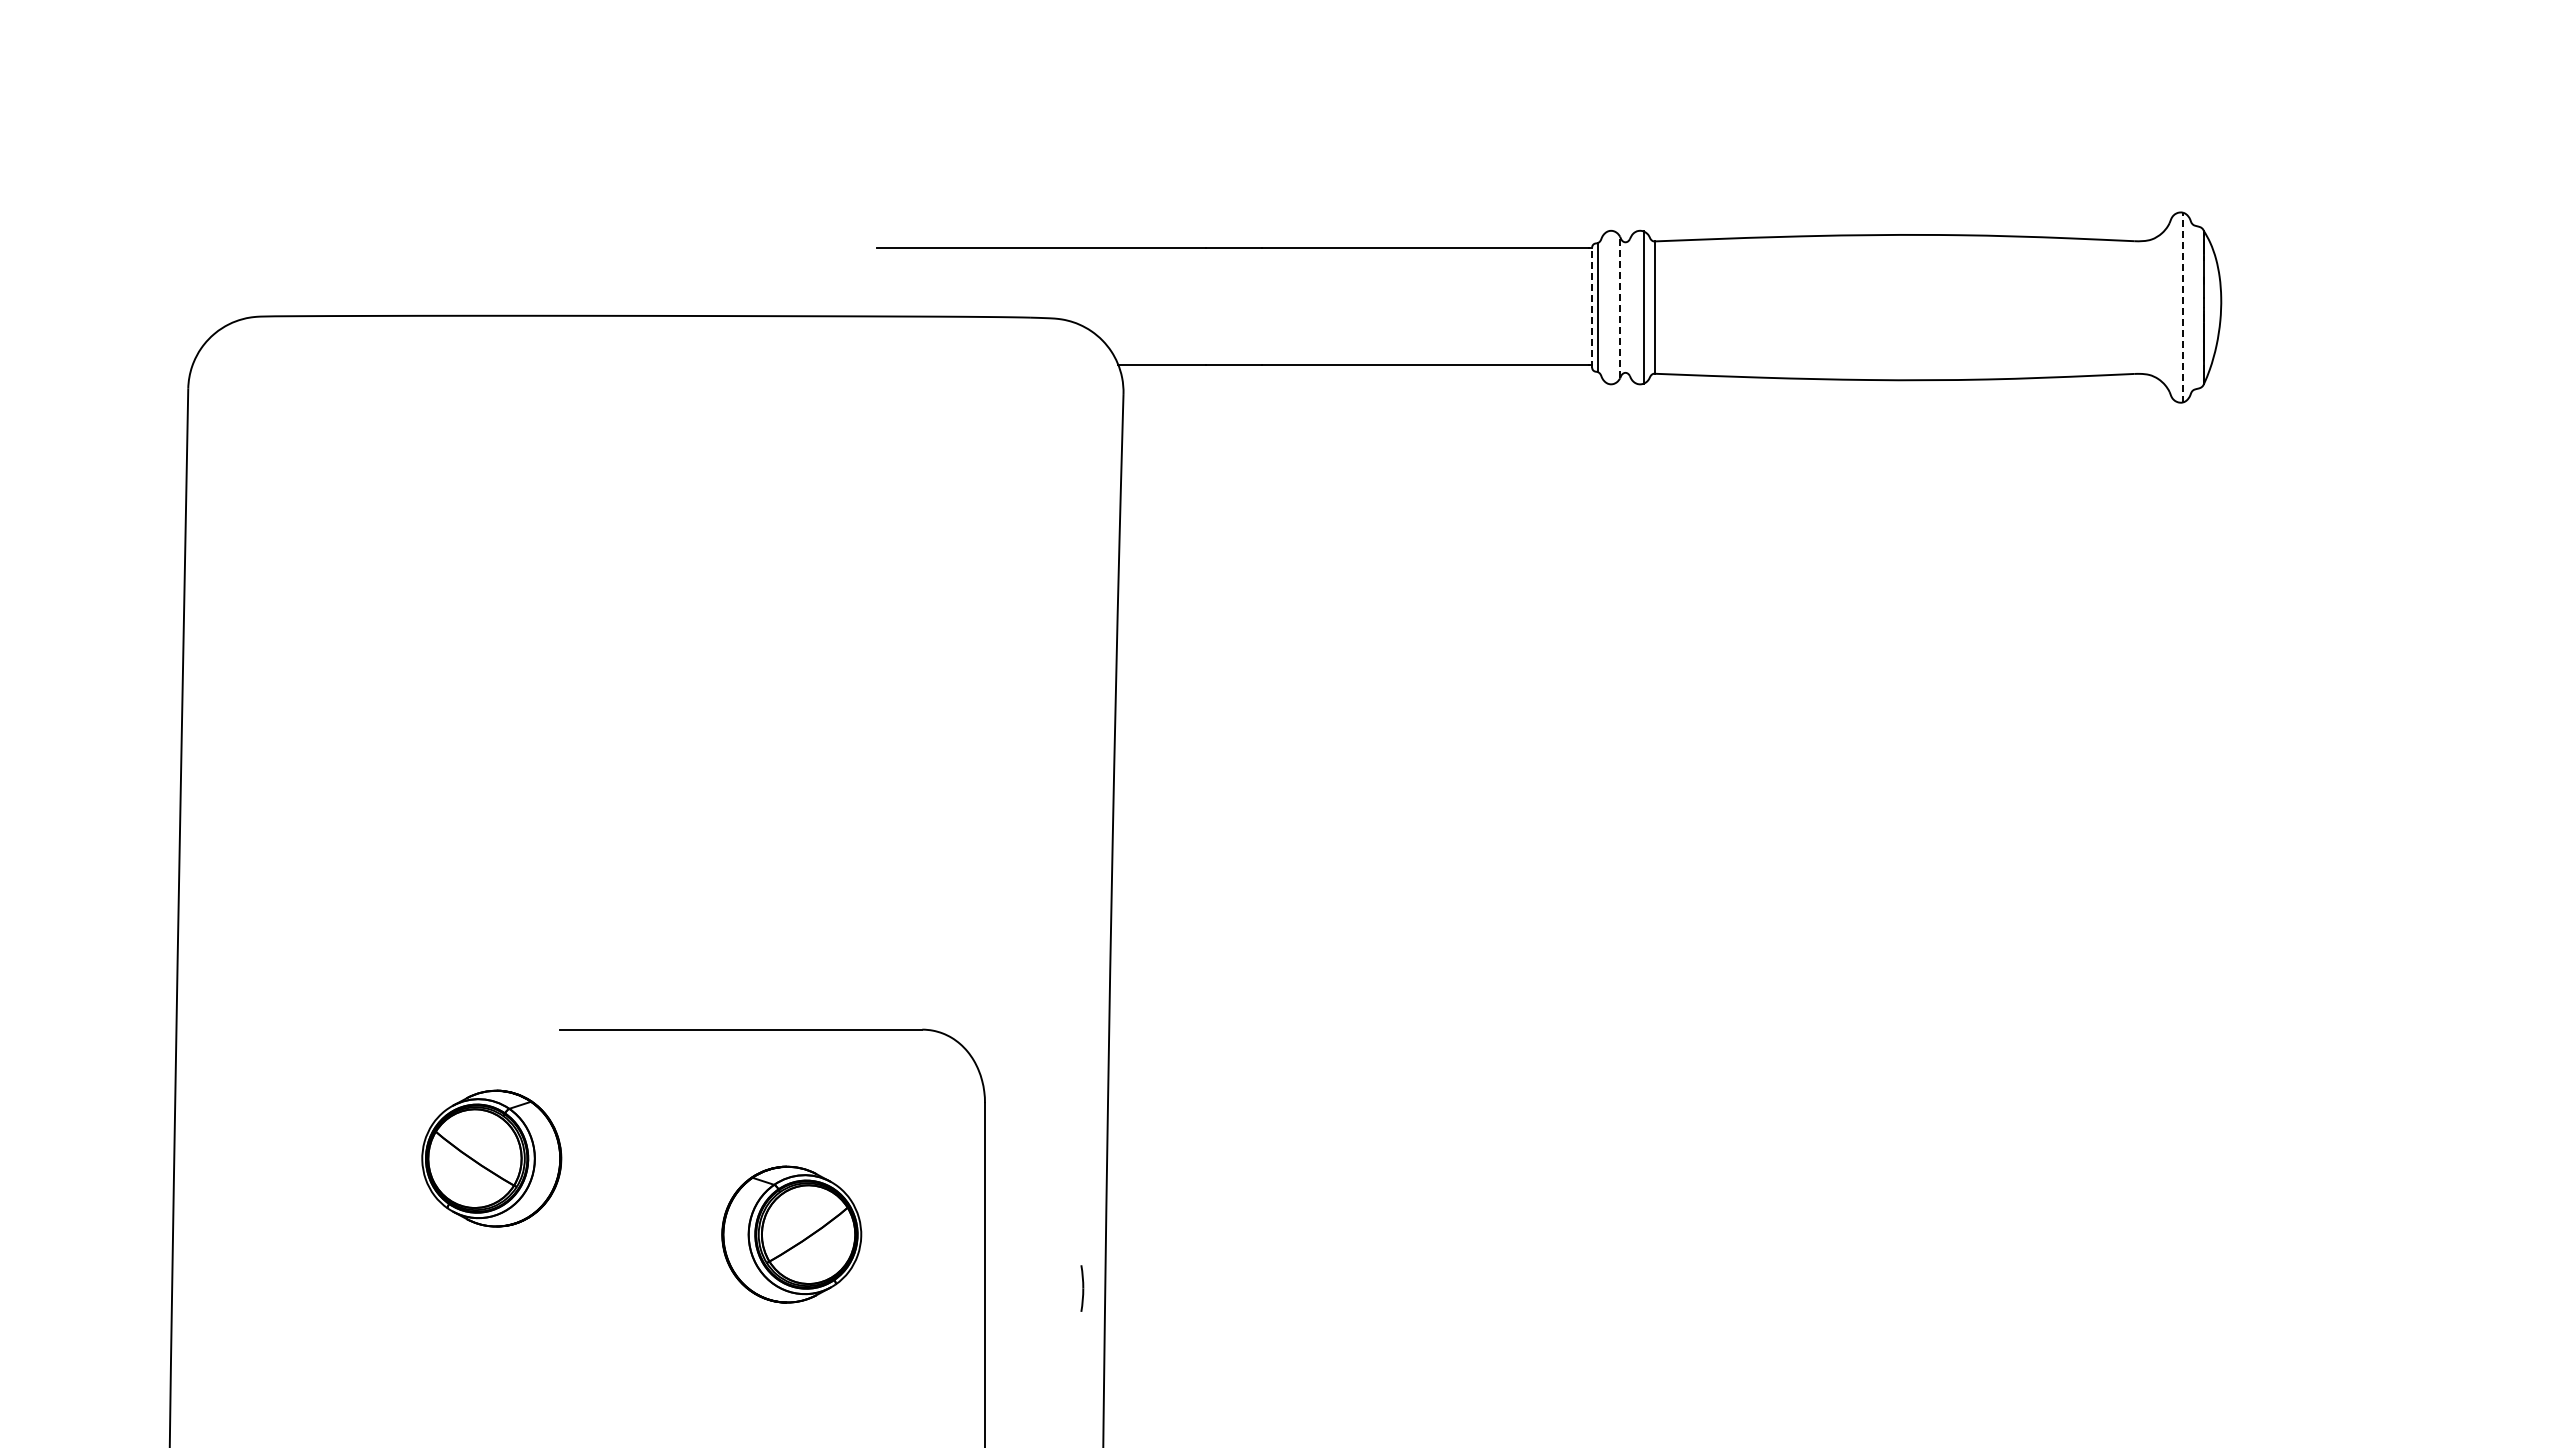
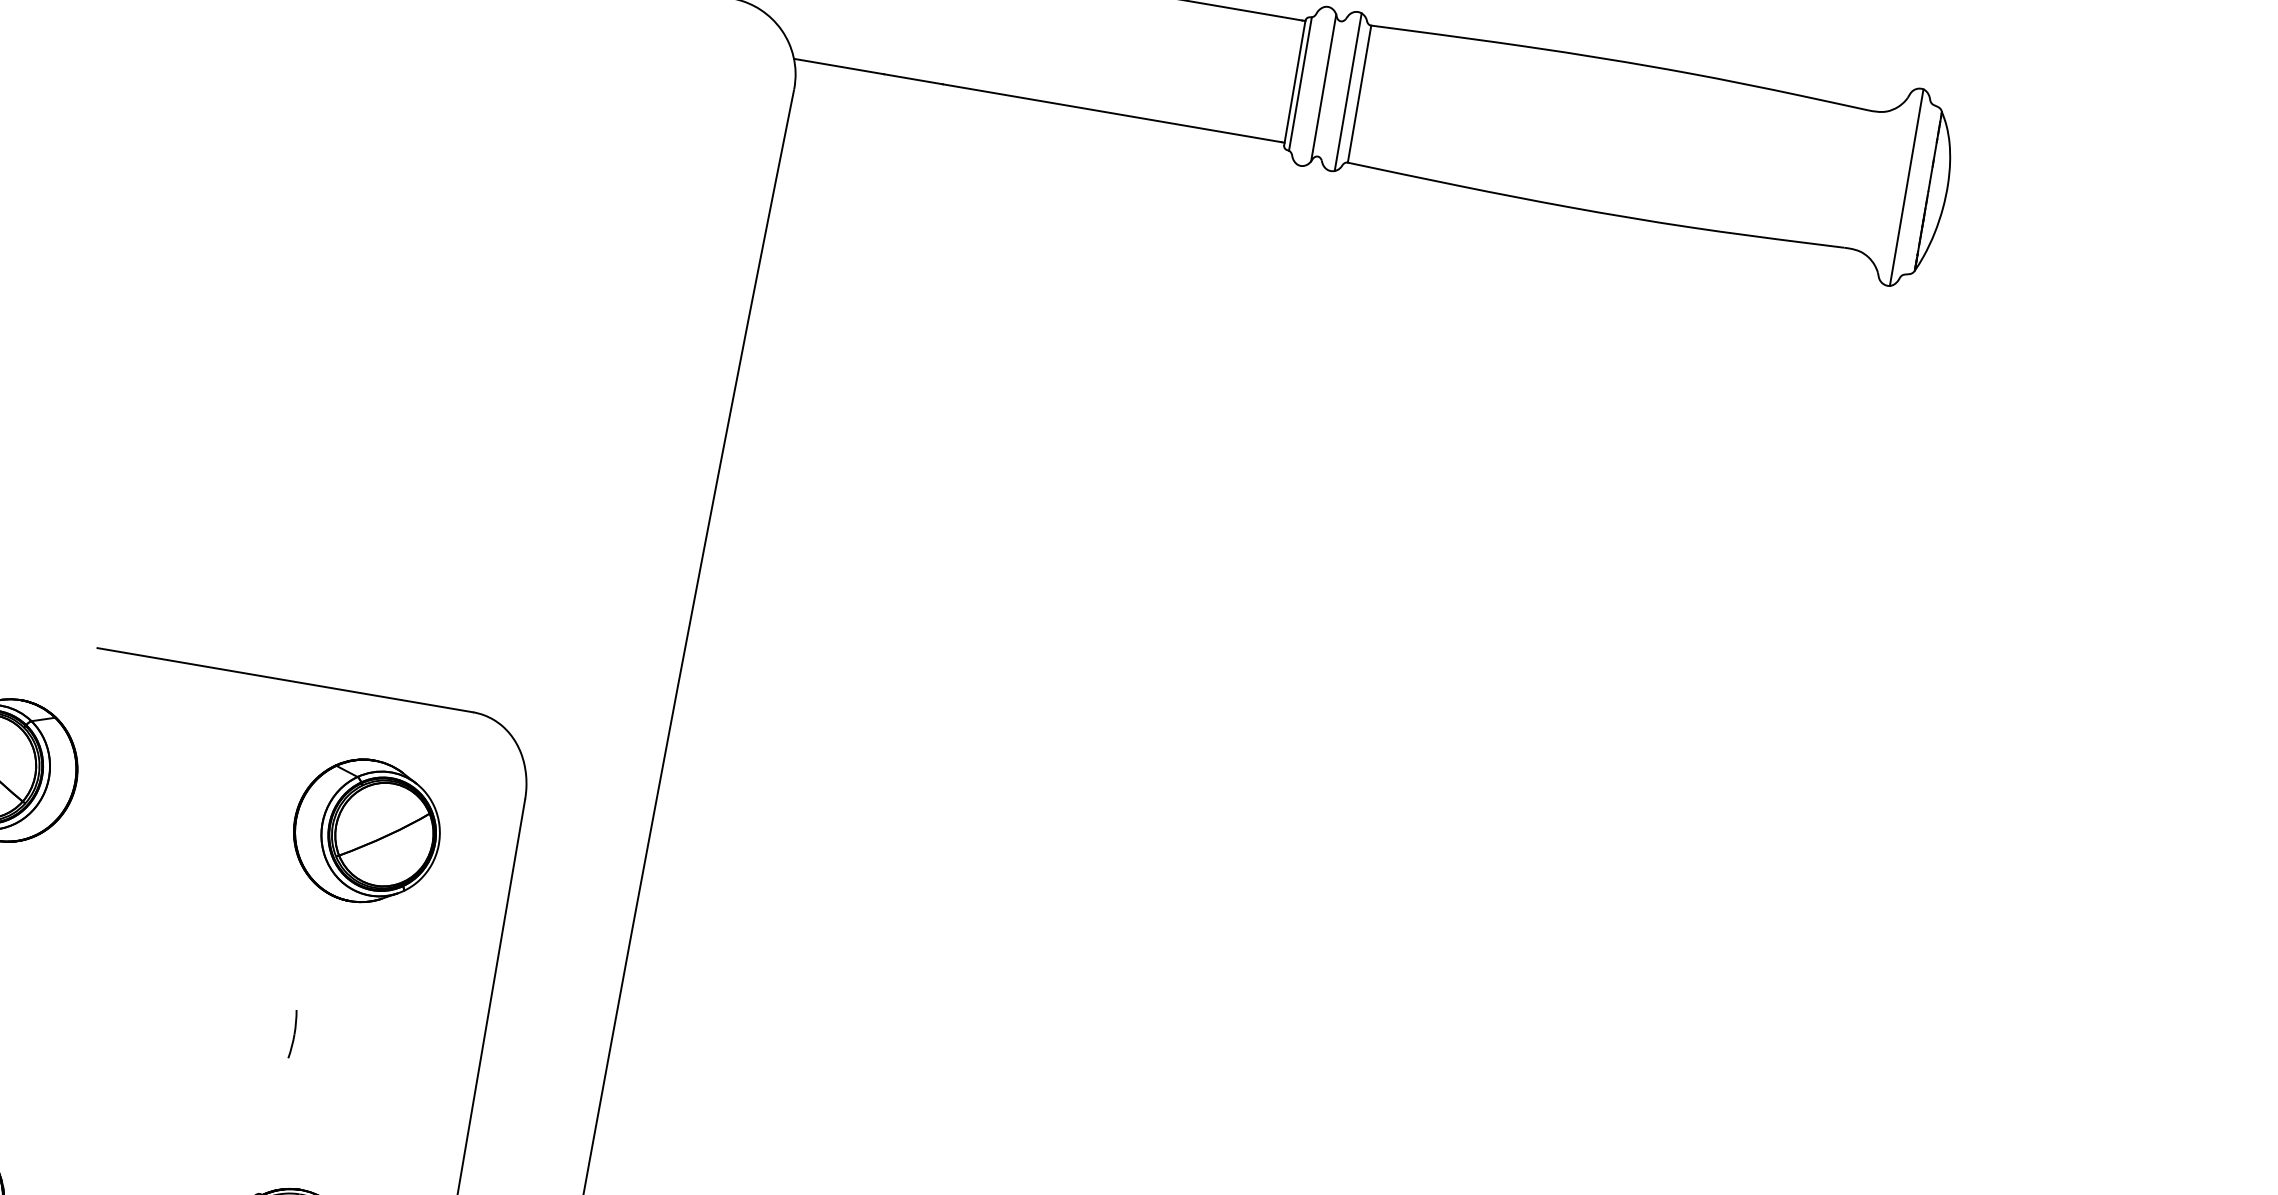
line: (1592, 307) -> (1295, 83), dashed -> solid
line: (1620, 307) -> (1324, 87), dashed -> solid
line: (2182, 307) -> (1906, 187), dashed -> solid
part: (791, 1234) -> (366, 831), moved
part: (1082, 1288) -> (293, 1034), moved

